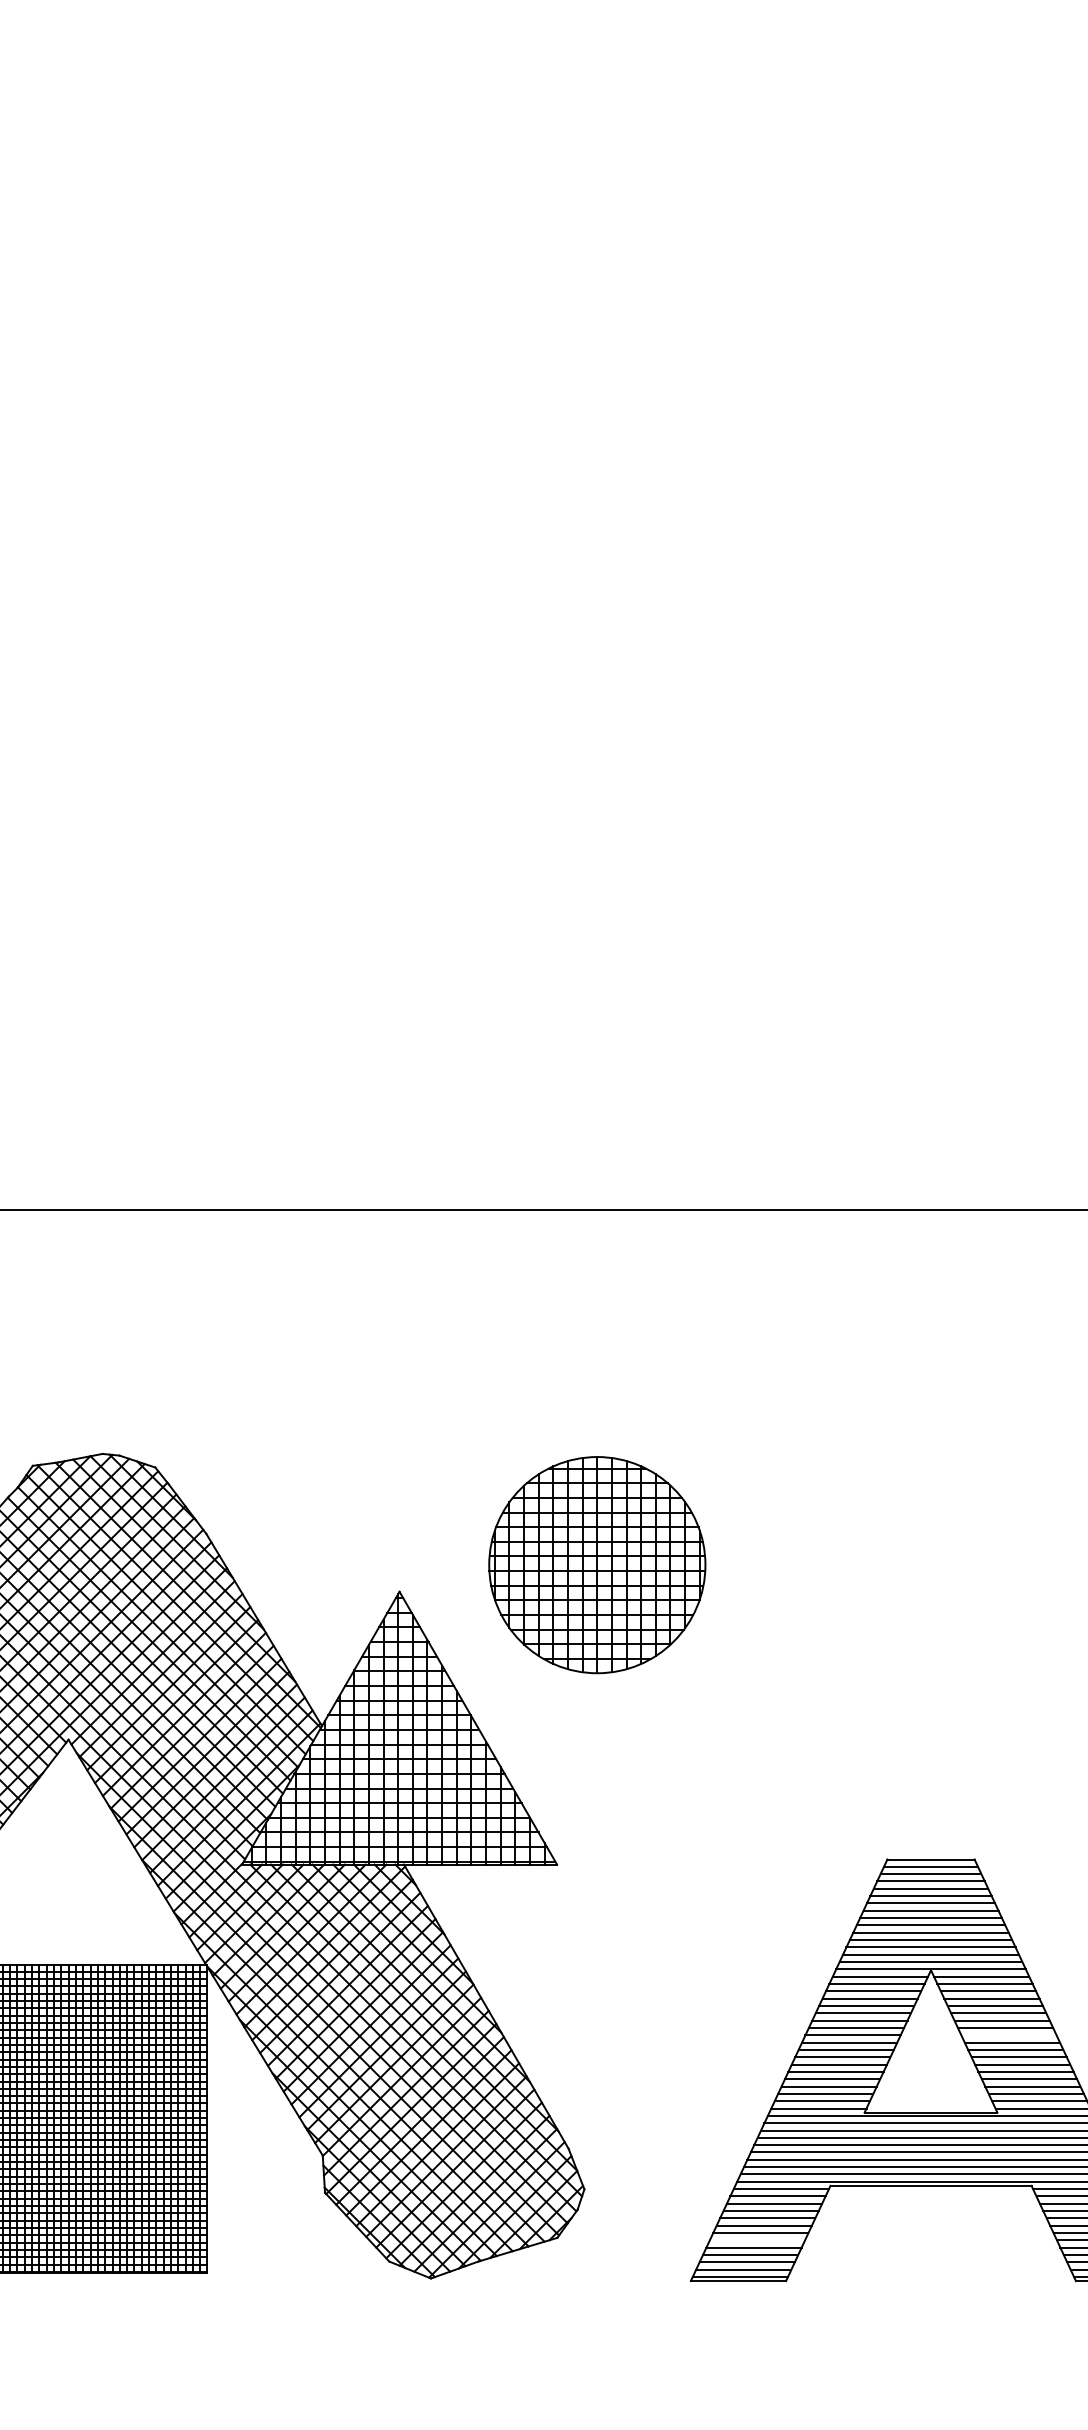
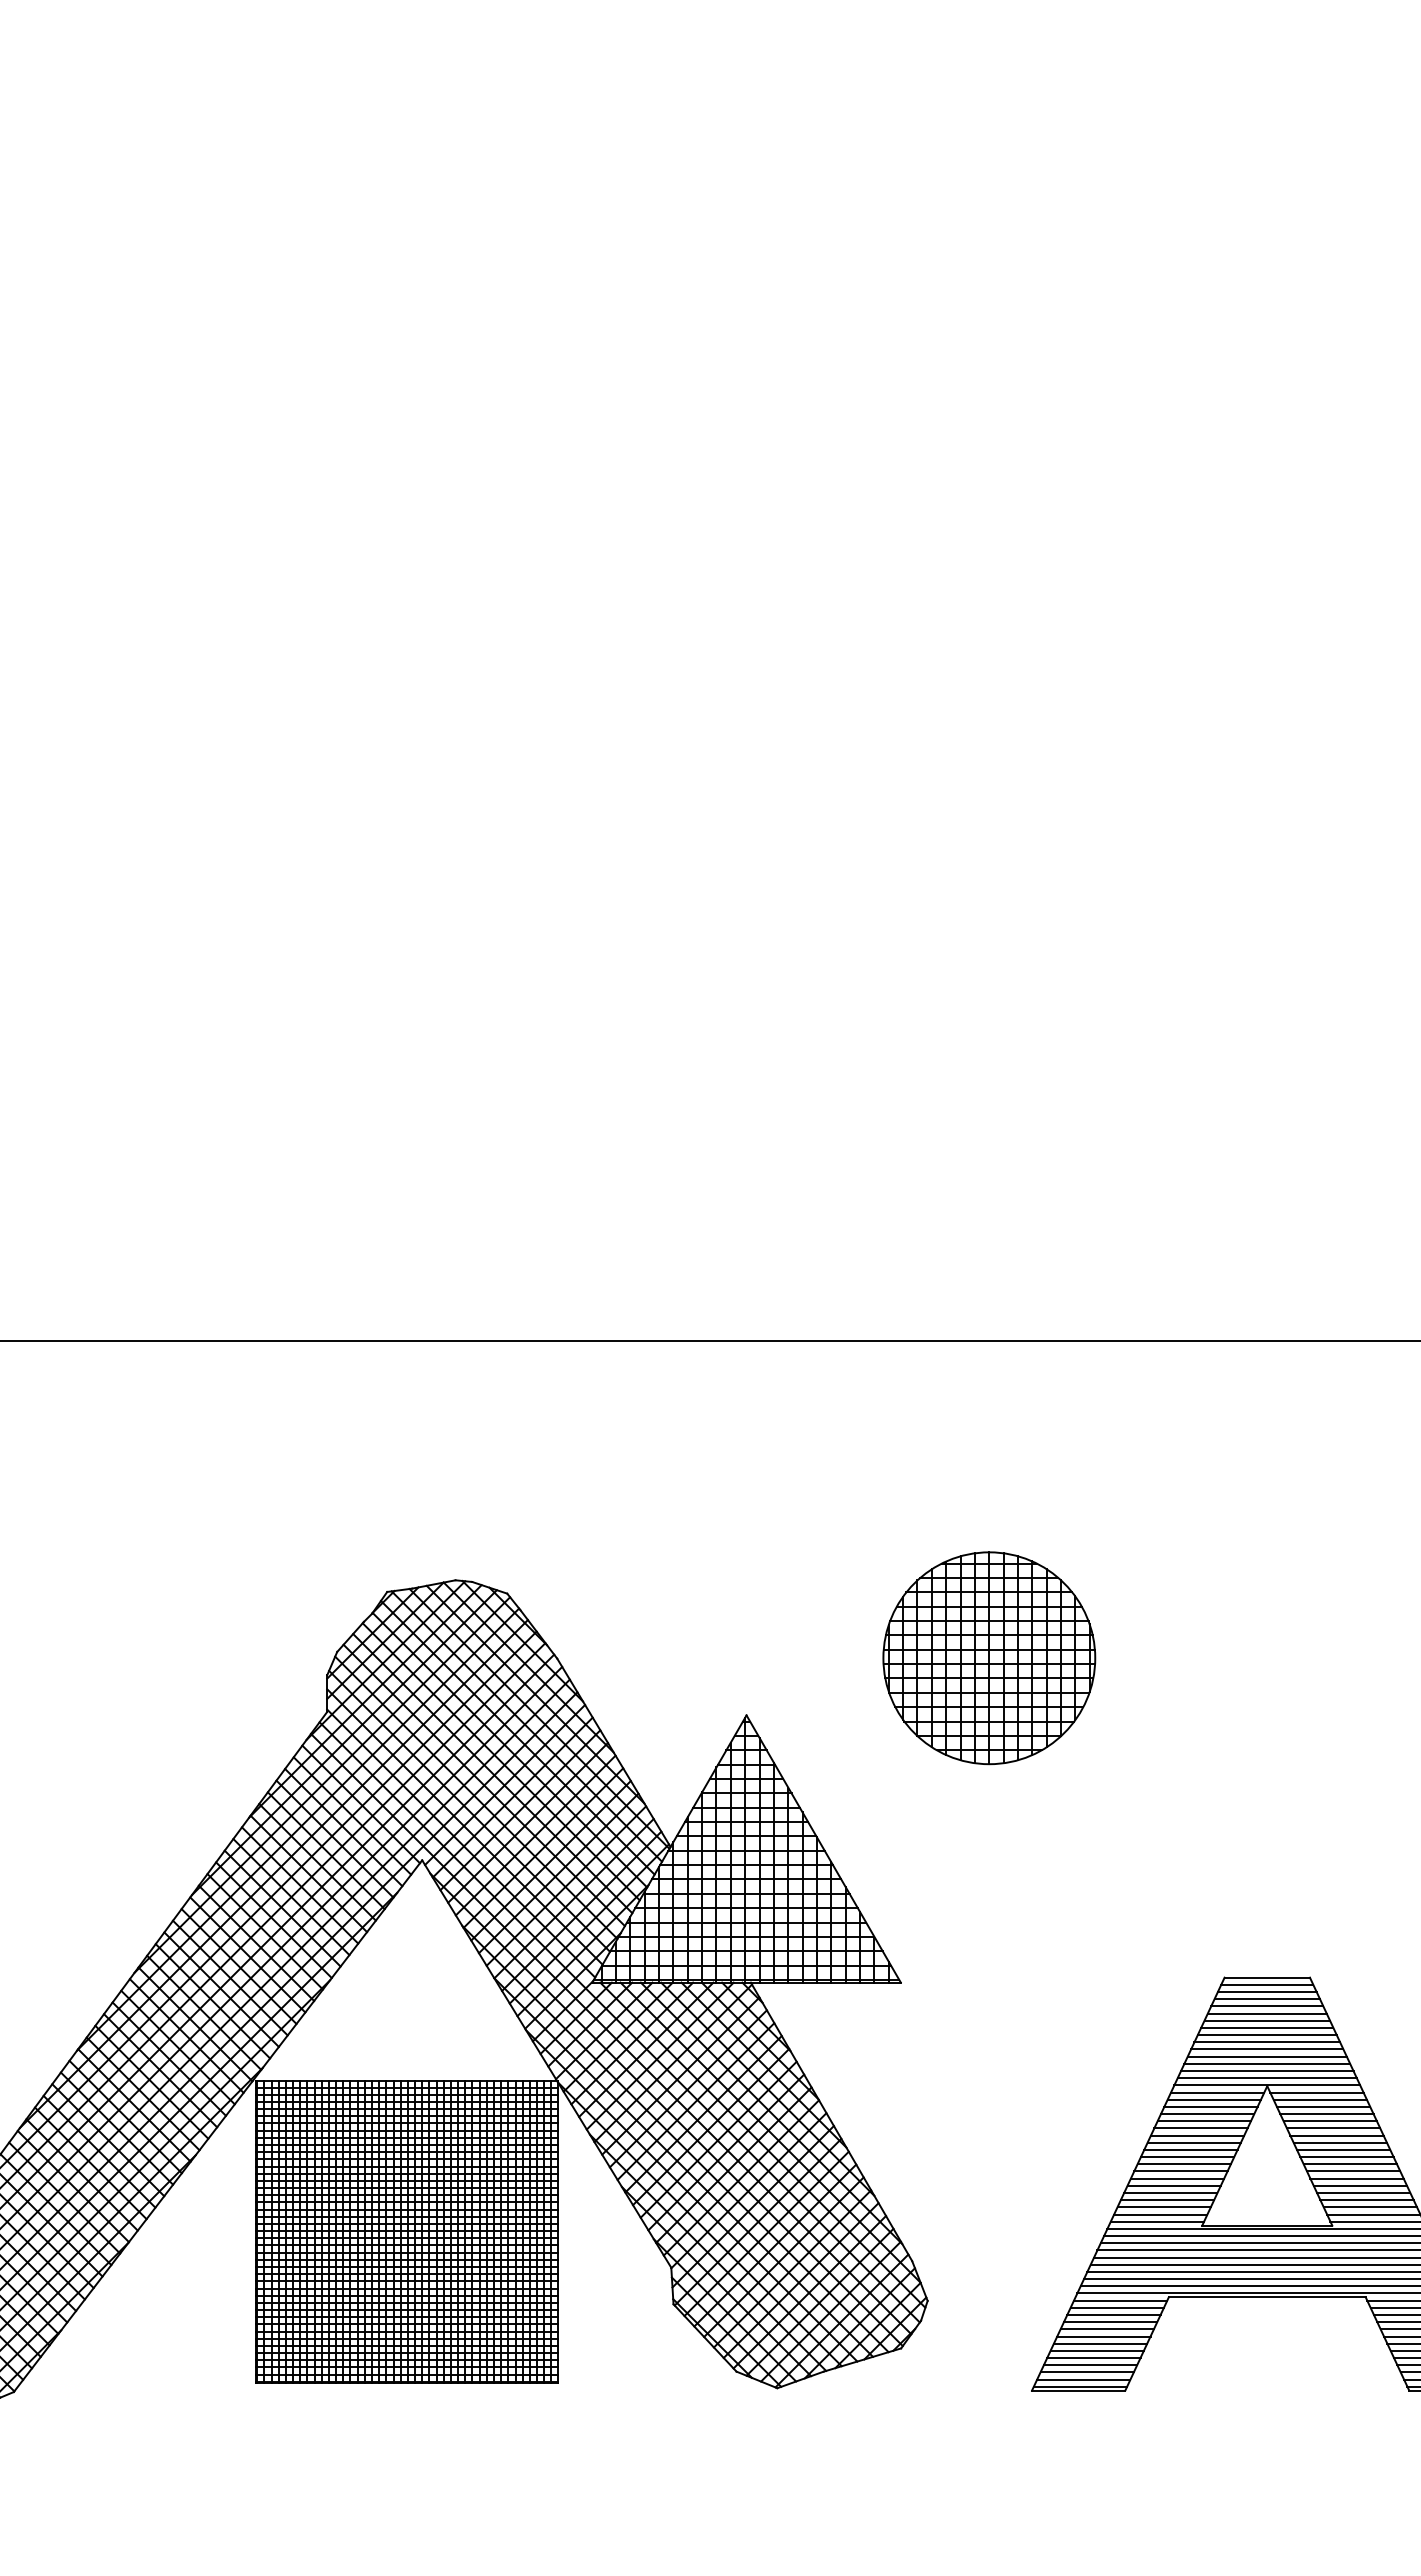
part: (597, 1565) -> (989, 1658), moved
line: (1008, 2034) -> (1343, 2149), added
line: (756, 2239) -> (1096, 2350), added

